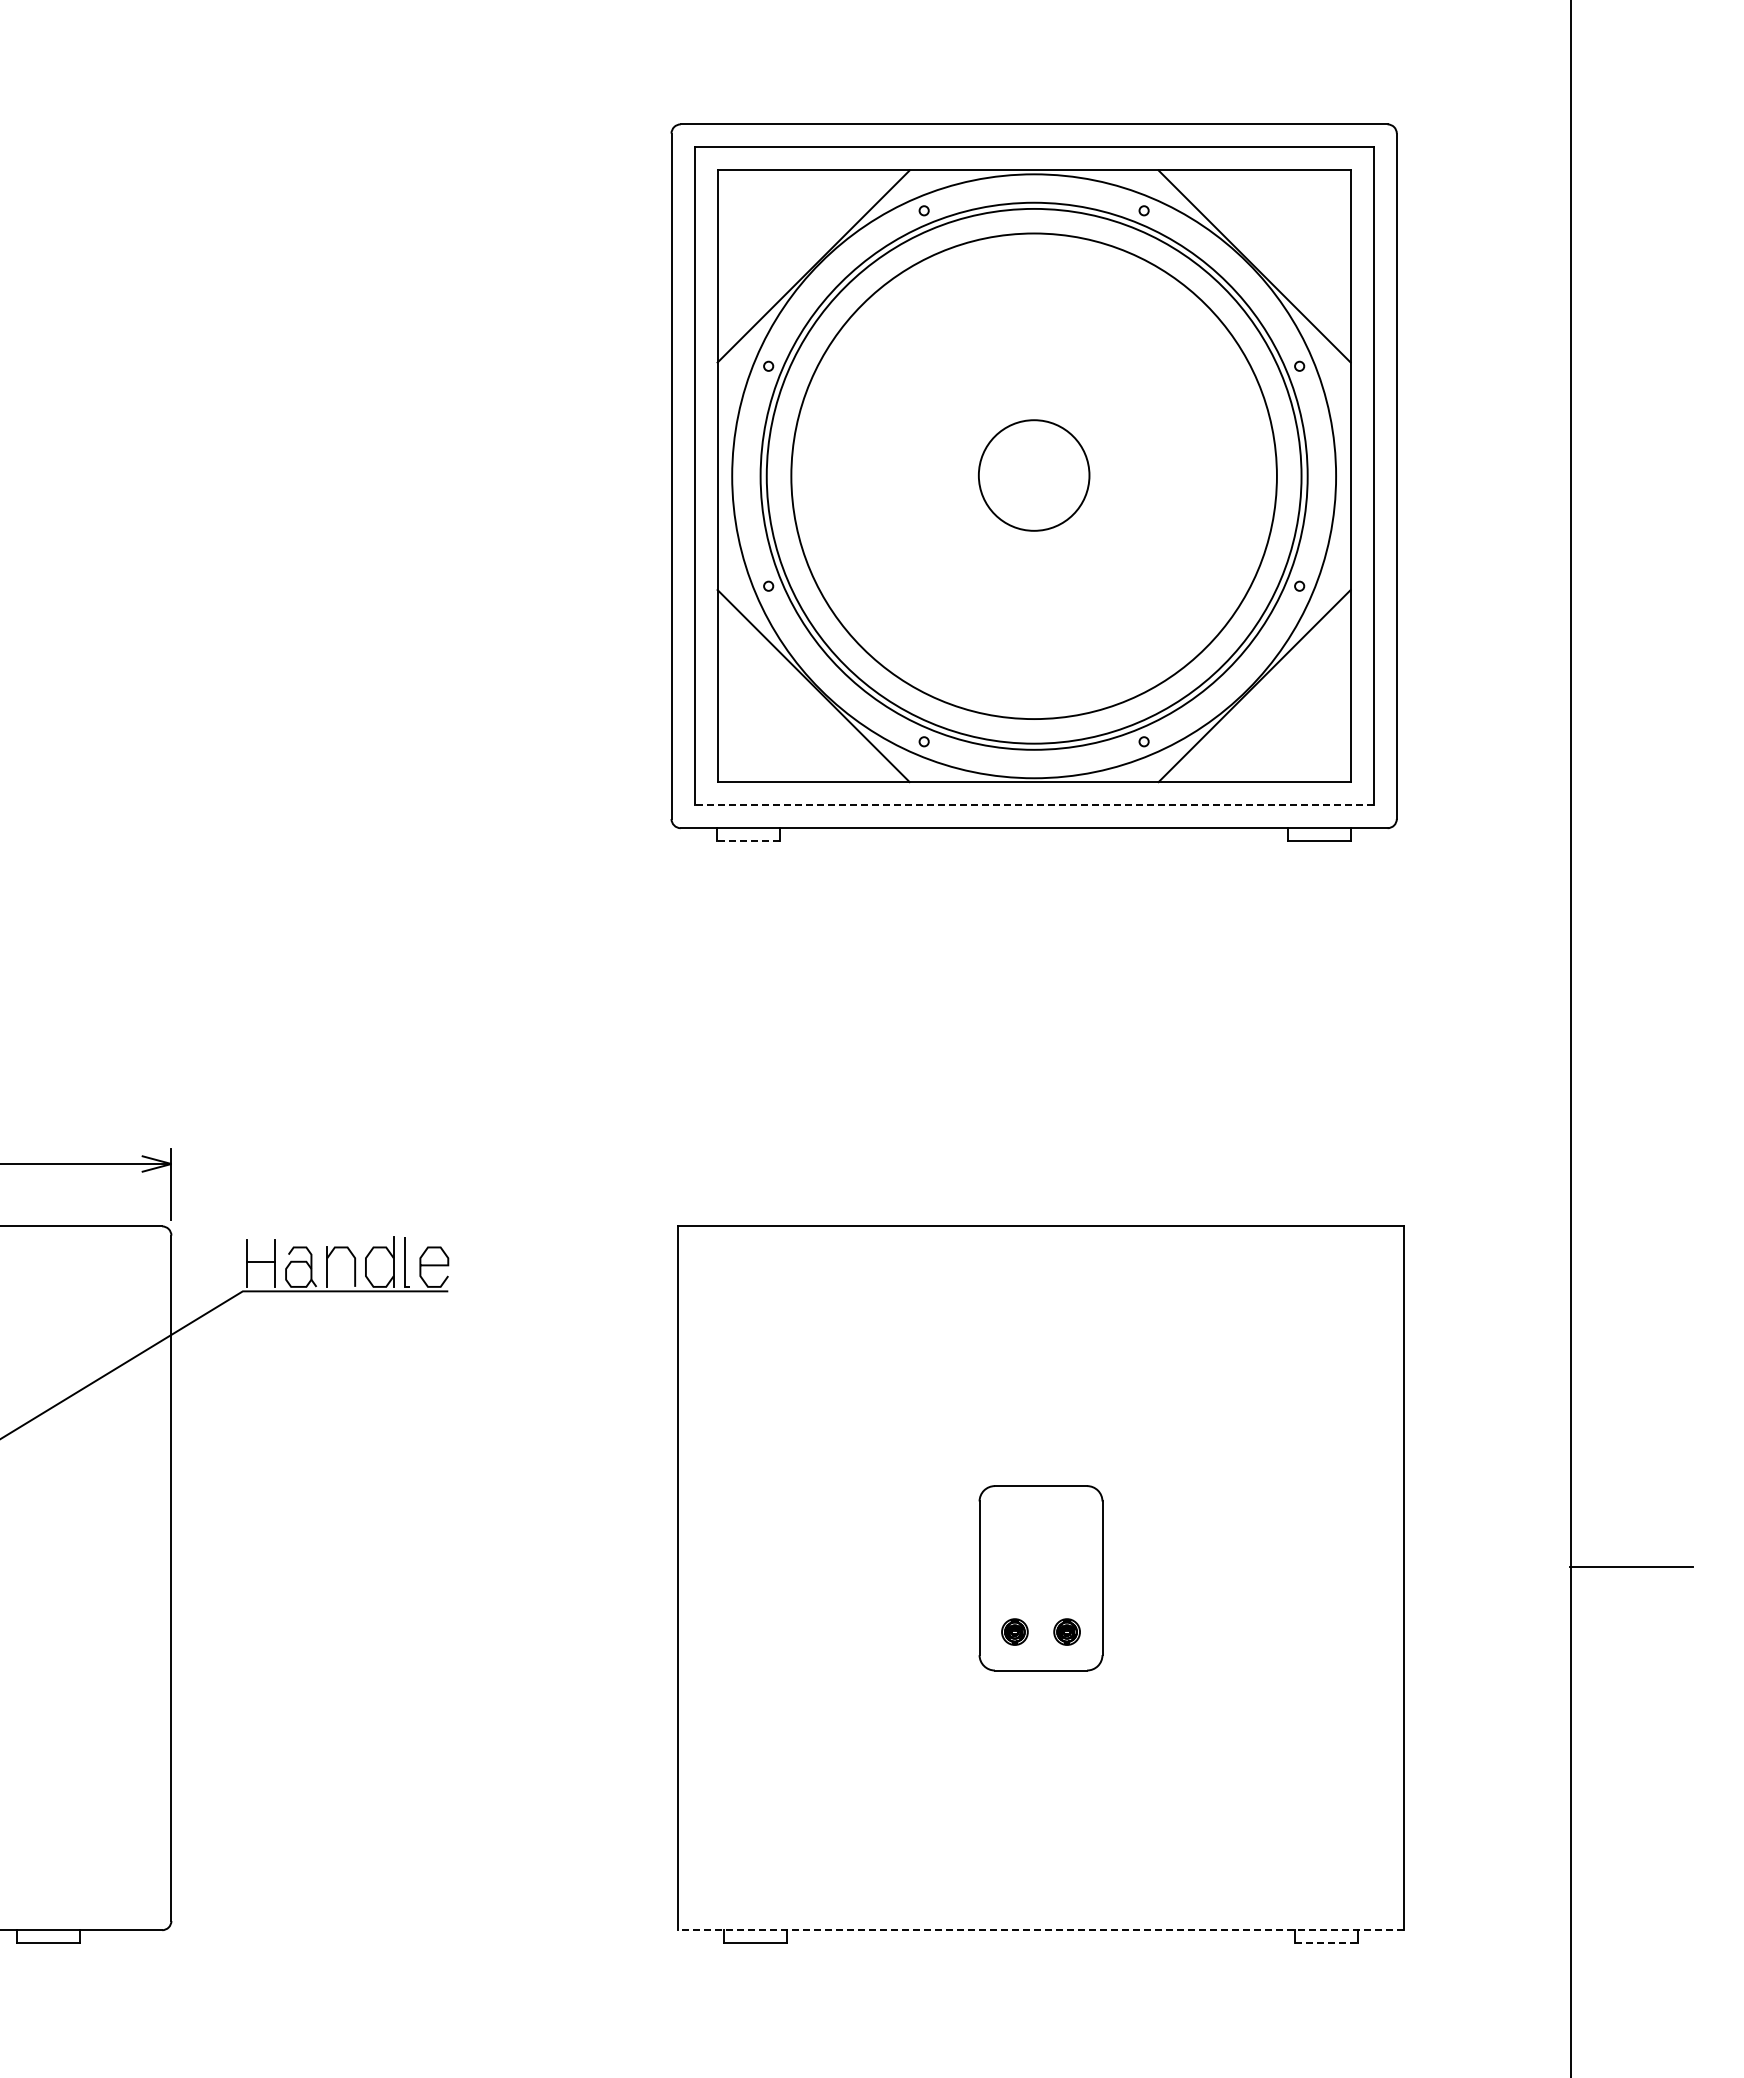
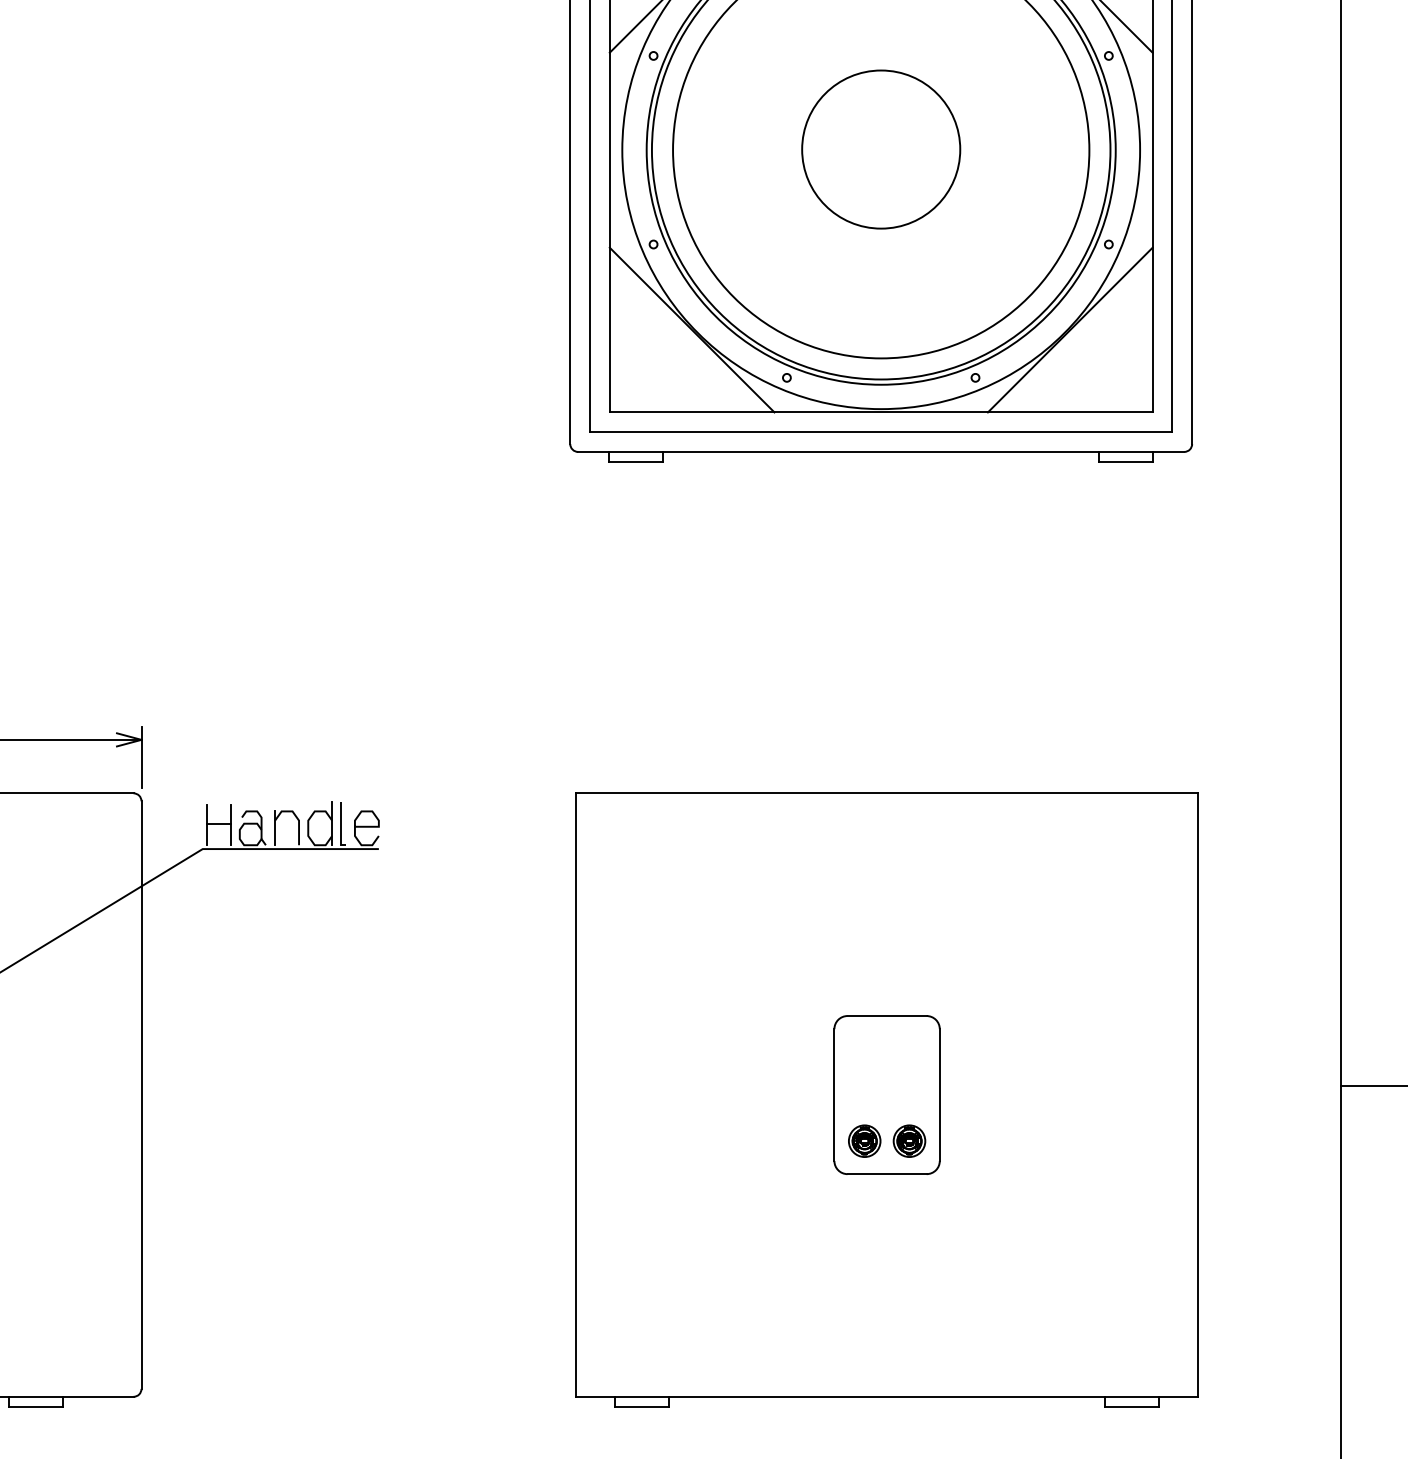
circle: (1033, 475) -> (880, 149), size x1.67
line: (1034, 805) -> (881, 432), dashed -> solid
line: (748, 840) -> (636, 462), dashed -> solid
part: (1014, 1631) -> (864, 1140), size x1.43
part: (1066, 1631) -> (908, 1140), size x1.43
line: (1041, 1930) -> (887, 1397), dashed -> solid
line: (1326, 1942) -> (1131, 1407), dashed -> solid

